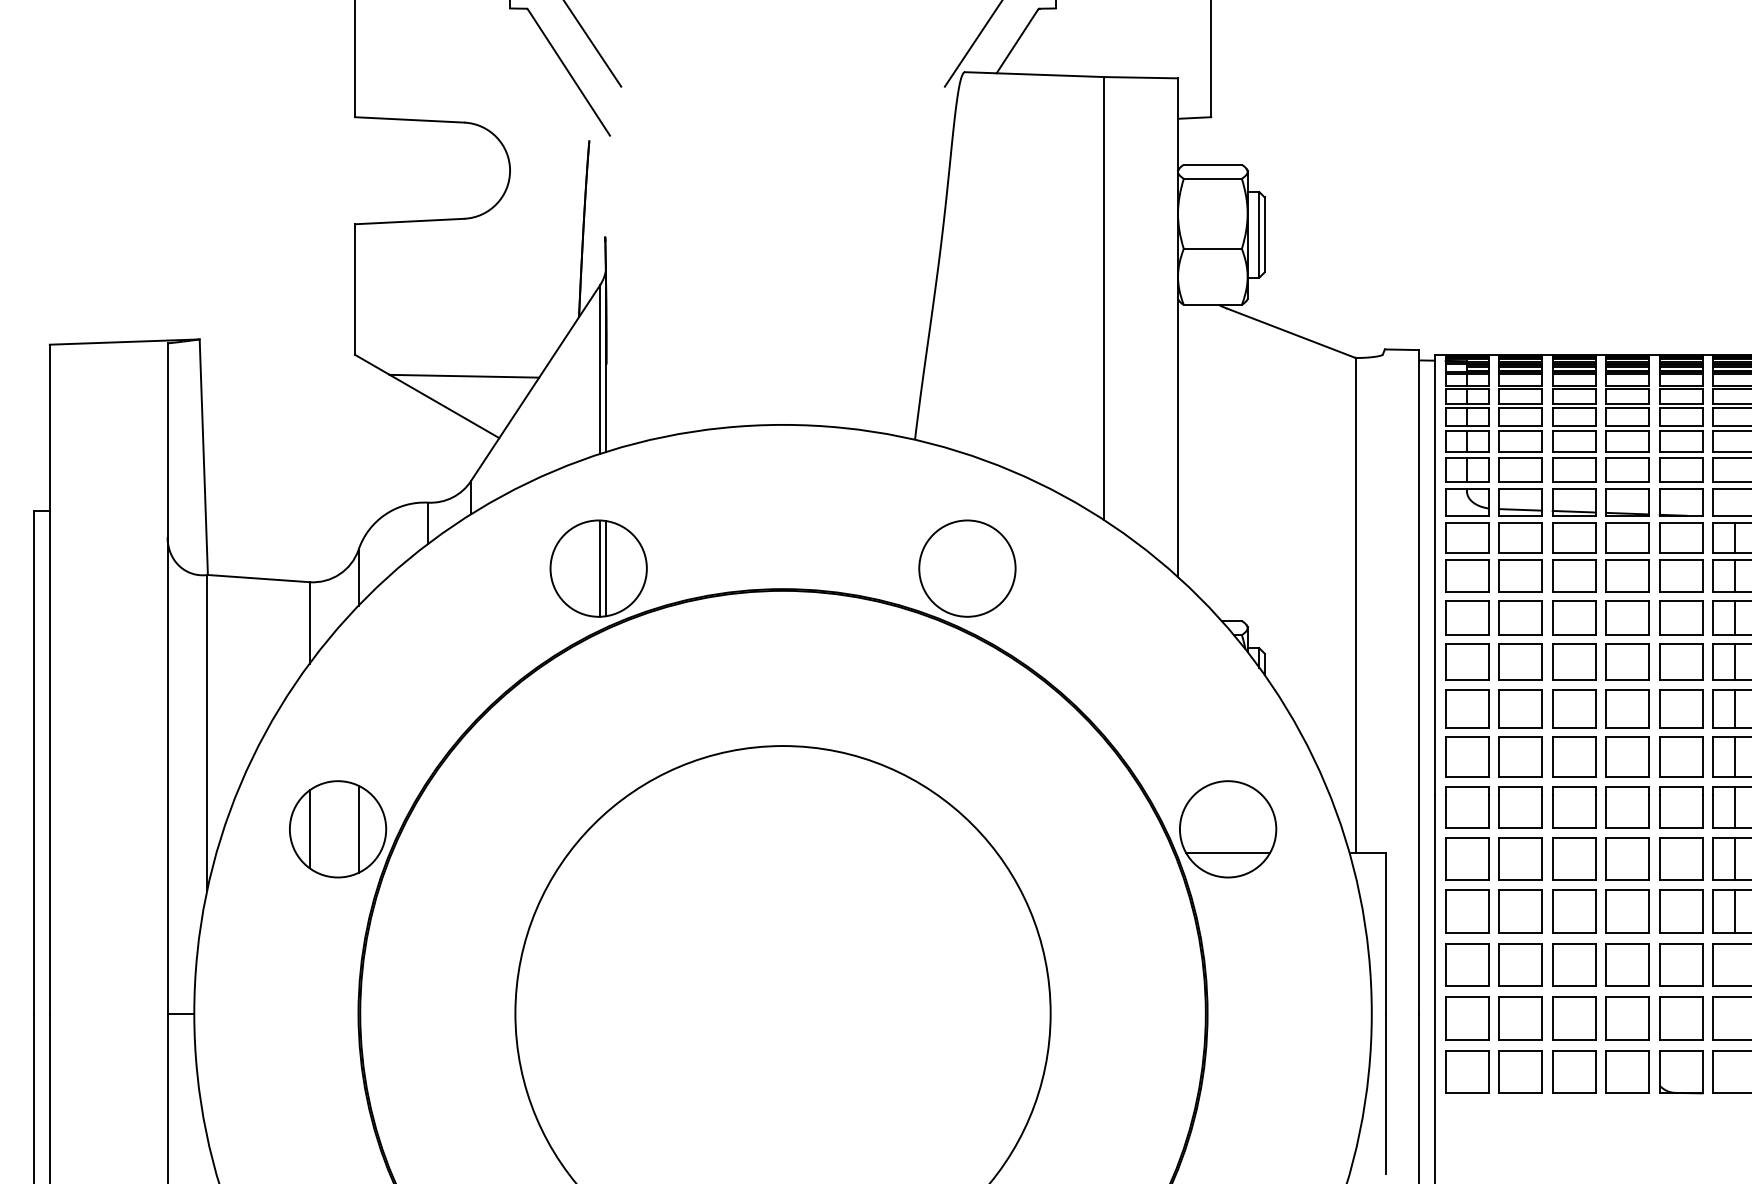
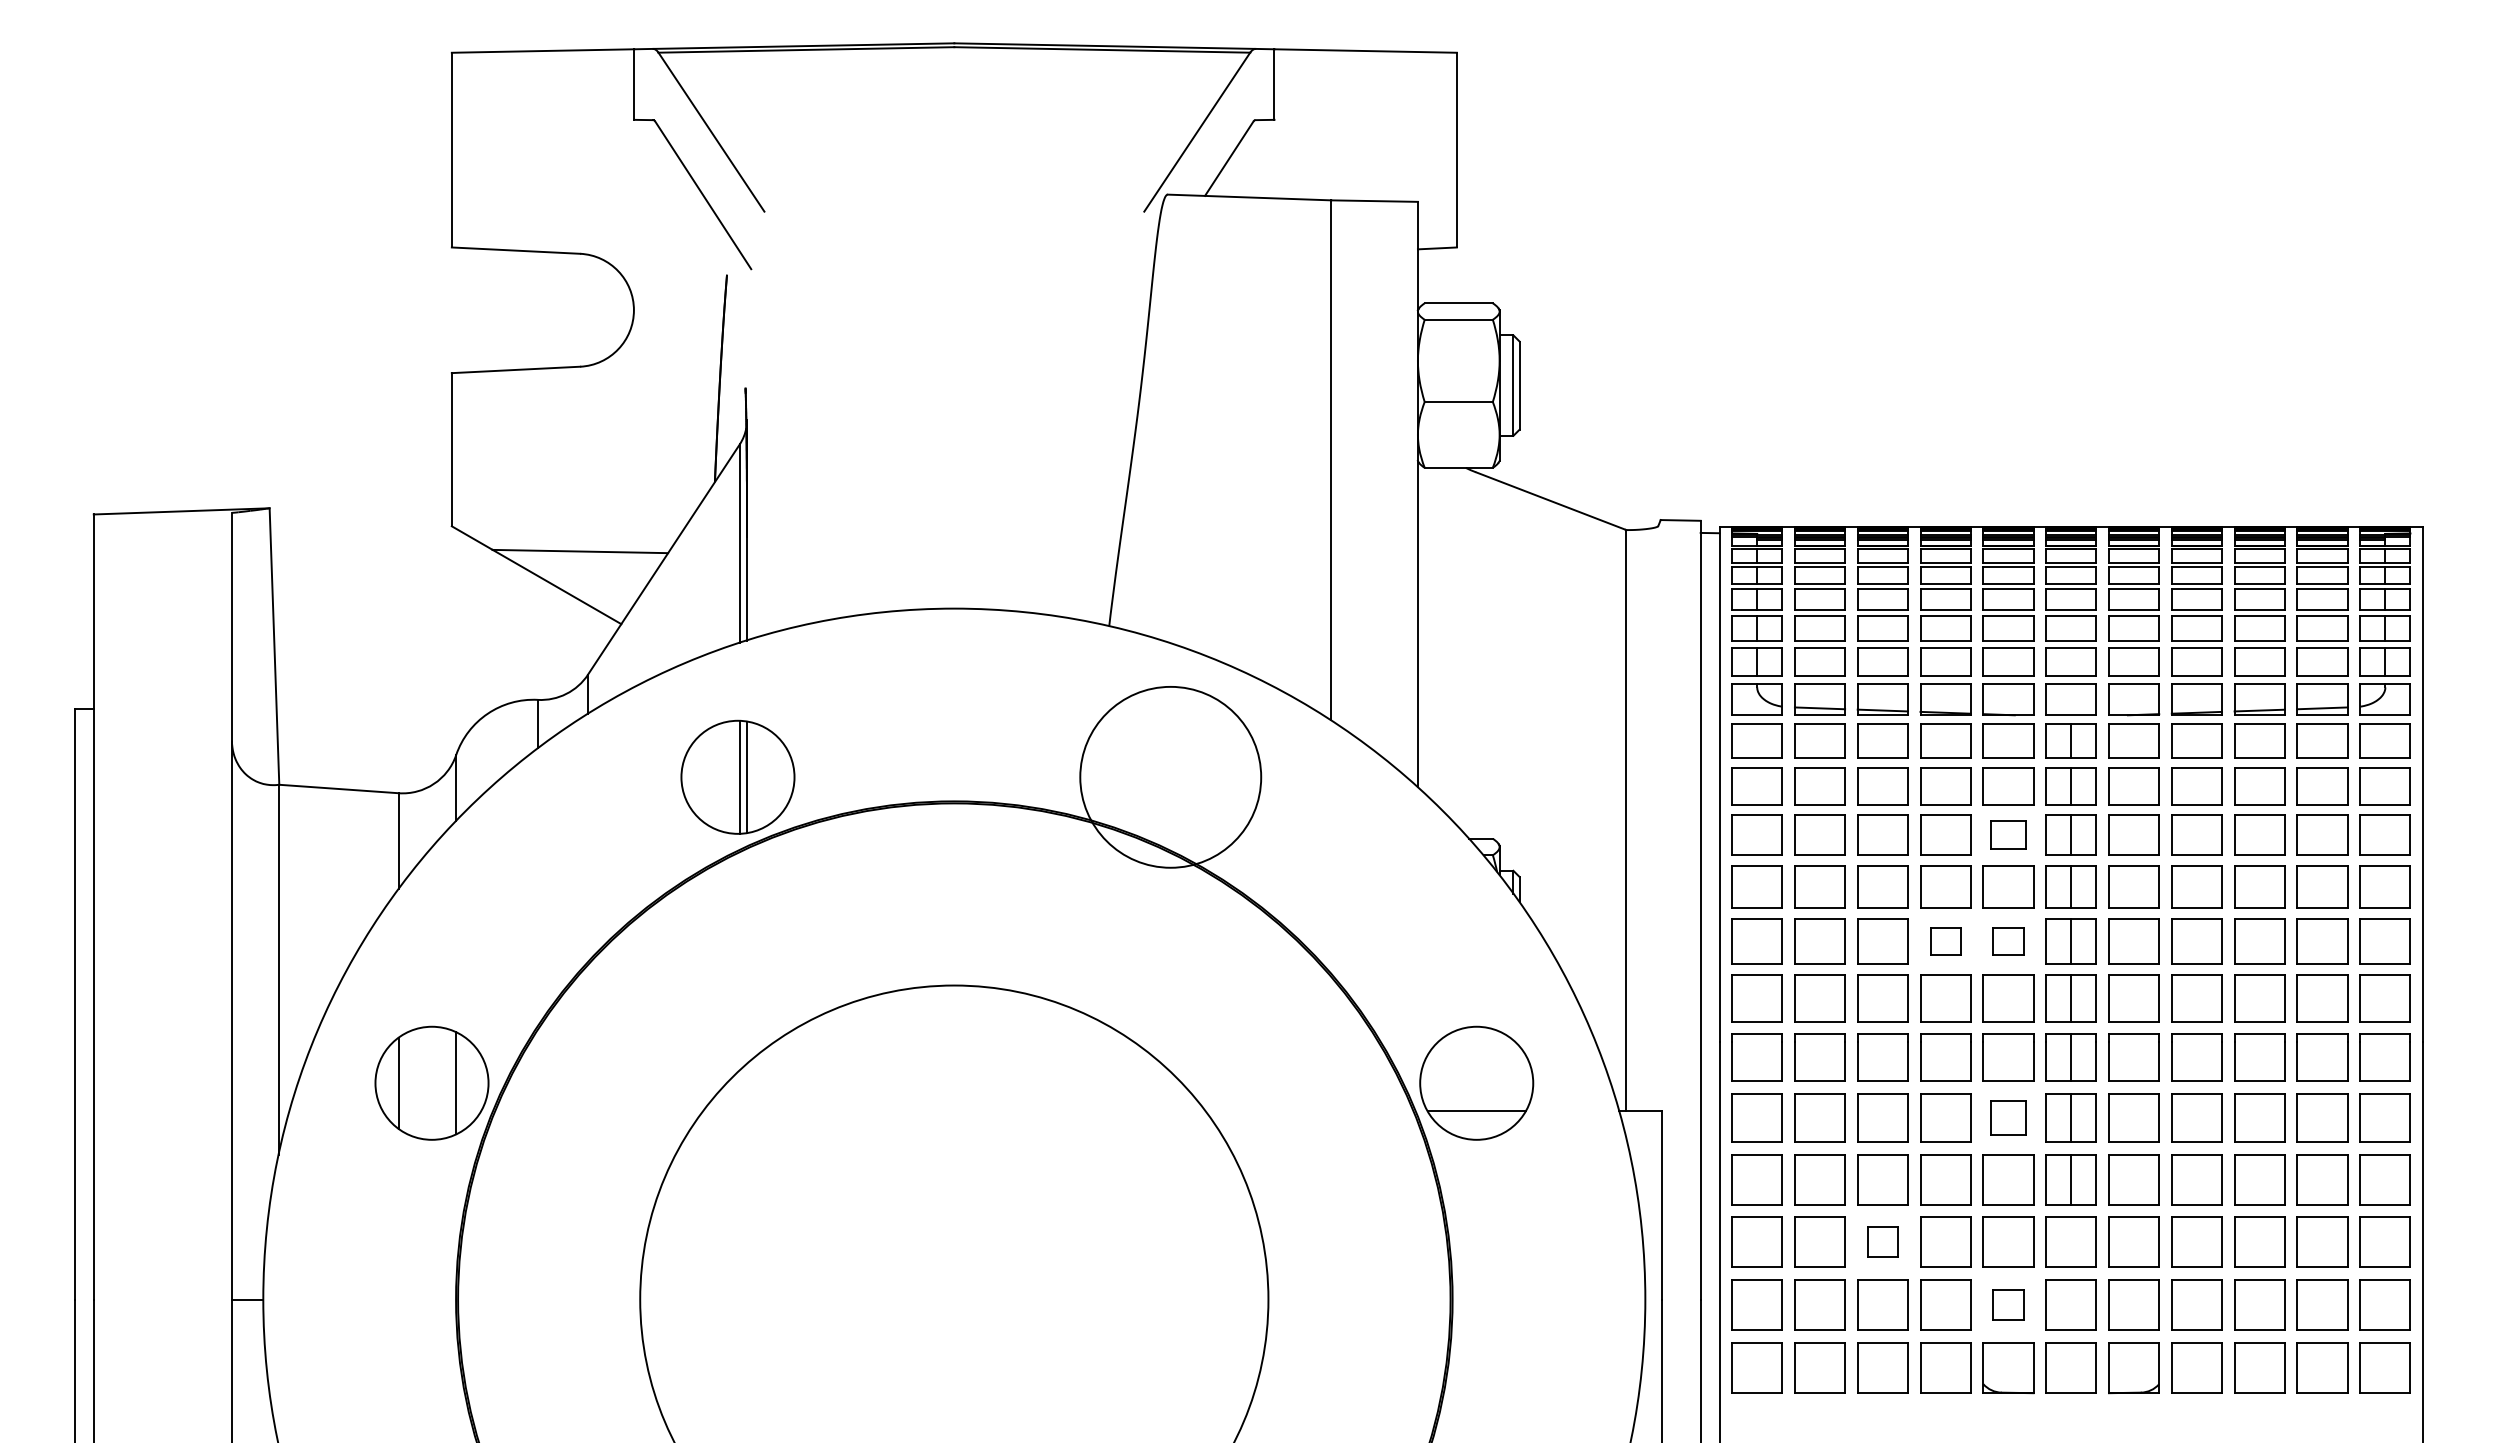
circle: (967, 567) -> (1170, 776), size x1.6
part: (1681, 617) -> (2008, 834), size x0.7
part: (1627, 708) -> (1945, 941), size x0.6
part: (1681, 708) -> (2008, 941), size x0.6
part: (1681, 858) -> (2008, 1117), size x0.7
part: (1573, 964) -> (1882, 1241), size x0.6
part: (1681, 1017) -> (2008, 1304), size x0.6

